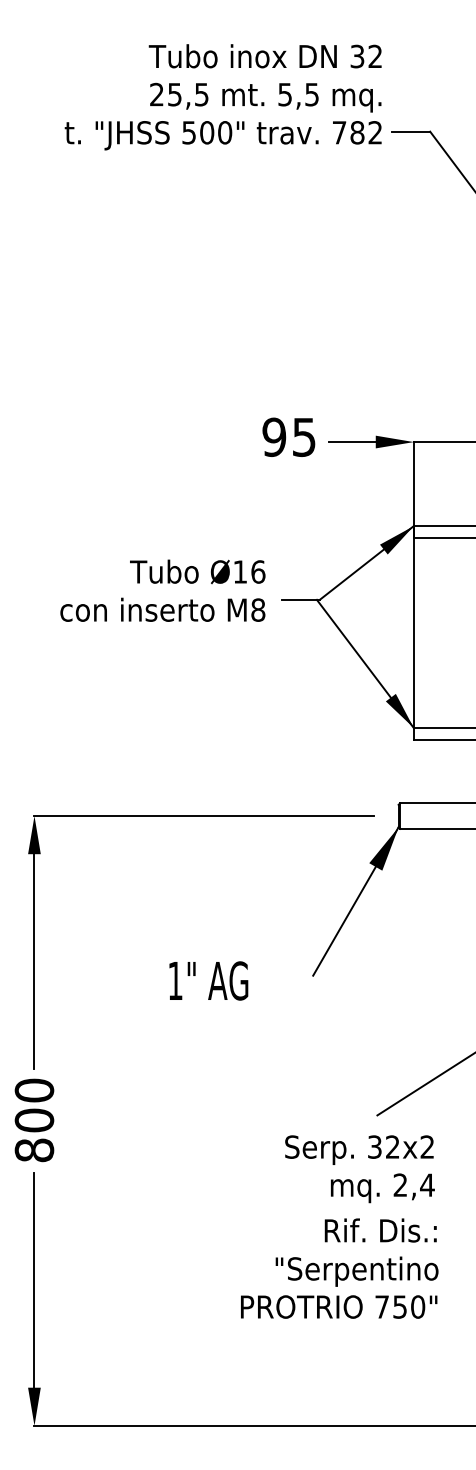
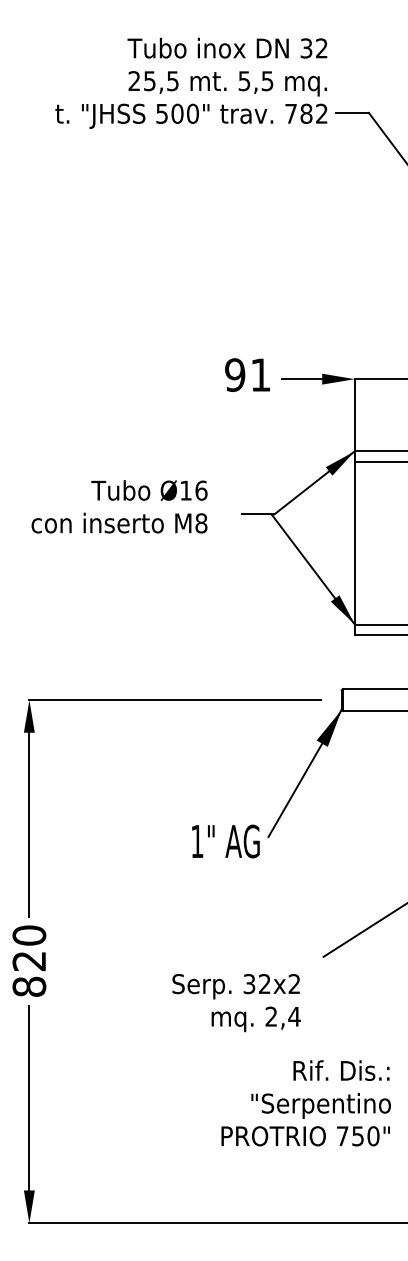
text: (303, 436) -> (260, 374), 95 -> 91
text: (162, 590) -> (119, 506), moved
text: (208, 980) -> (225, 841), moved
text: (34, 1120) -> (29, 961), 800 -> 820
text: (359, 1169) -> (236, 1003), moved
text: (338, 1268) -> (305, 1103), moved

